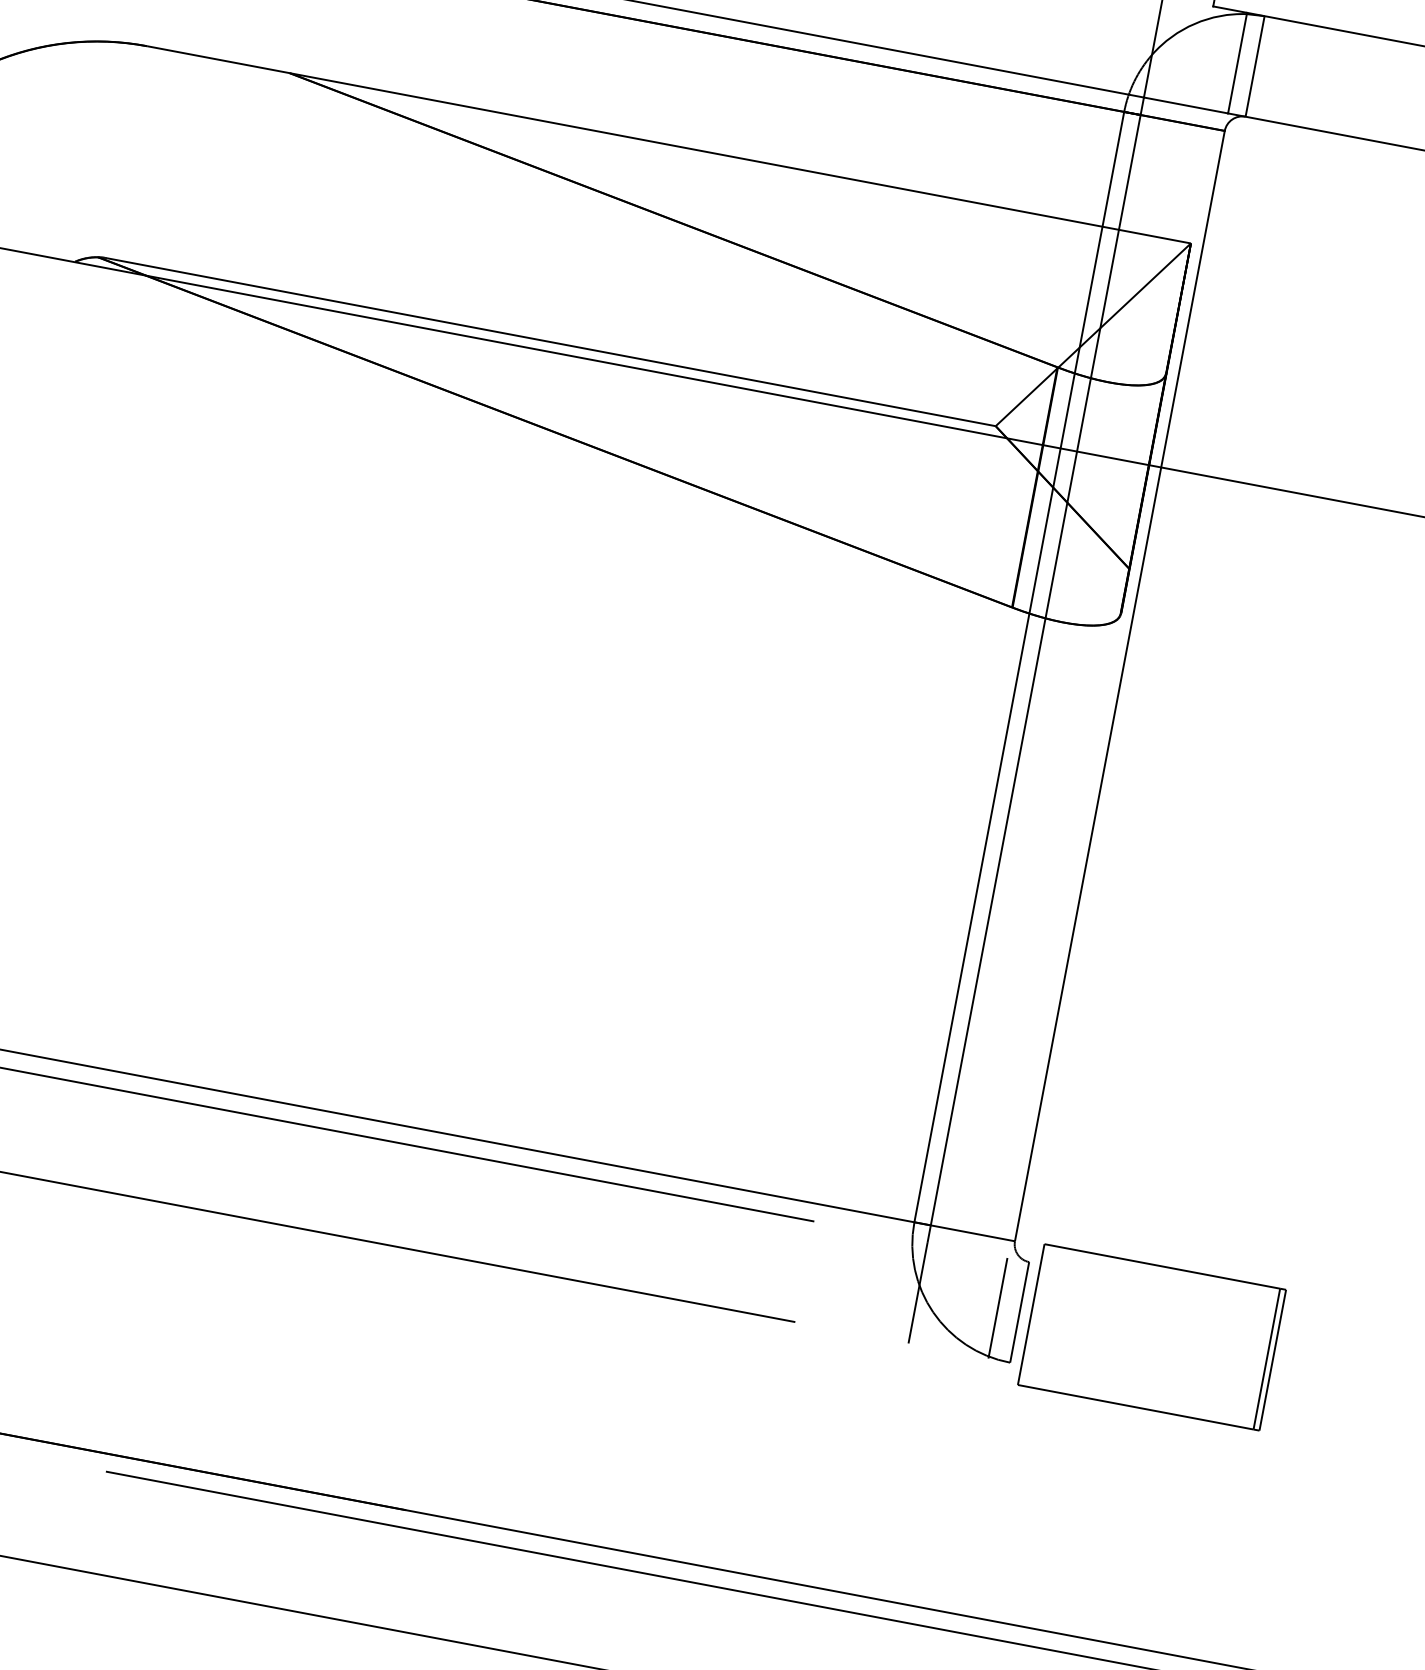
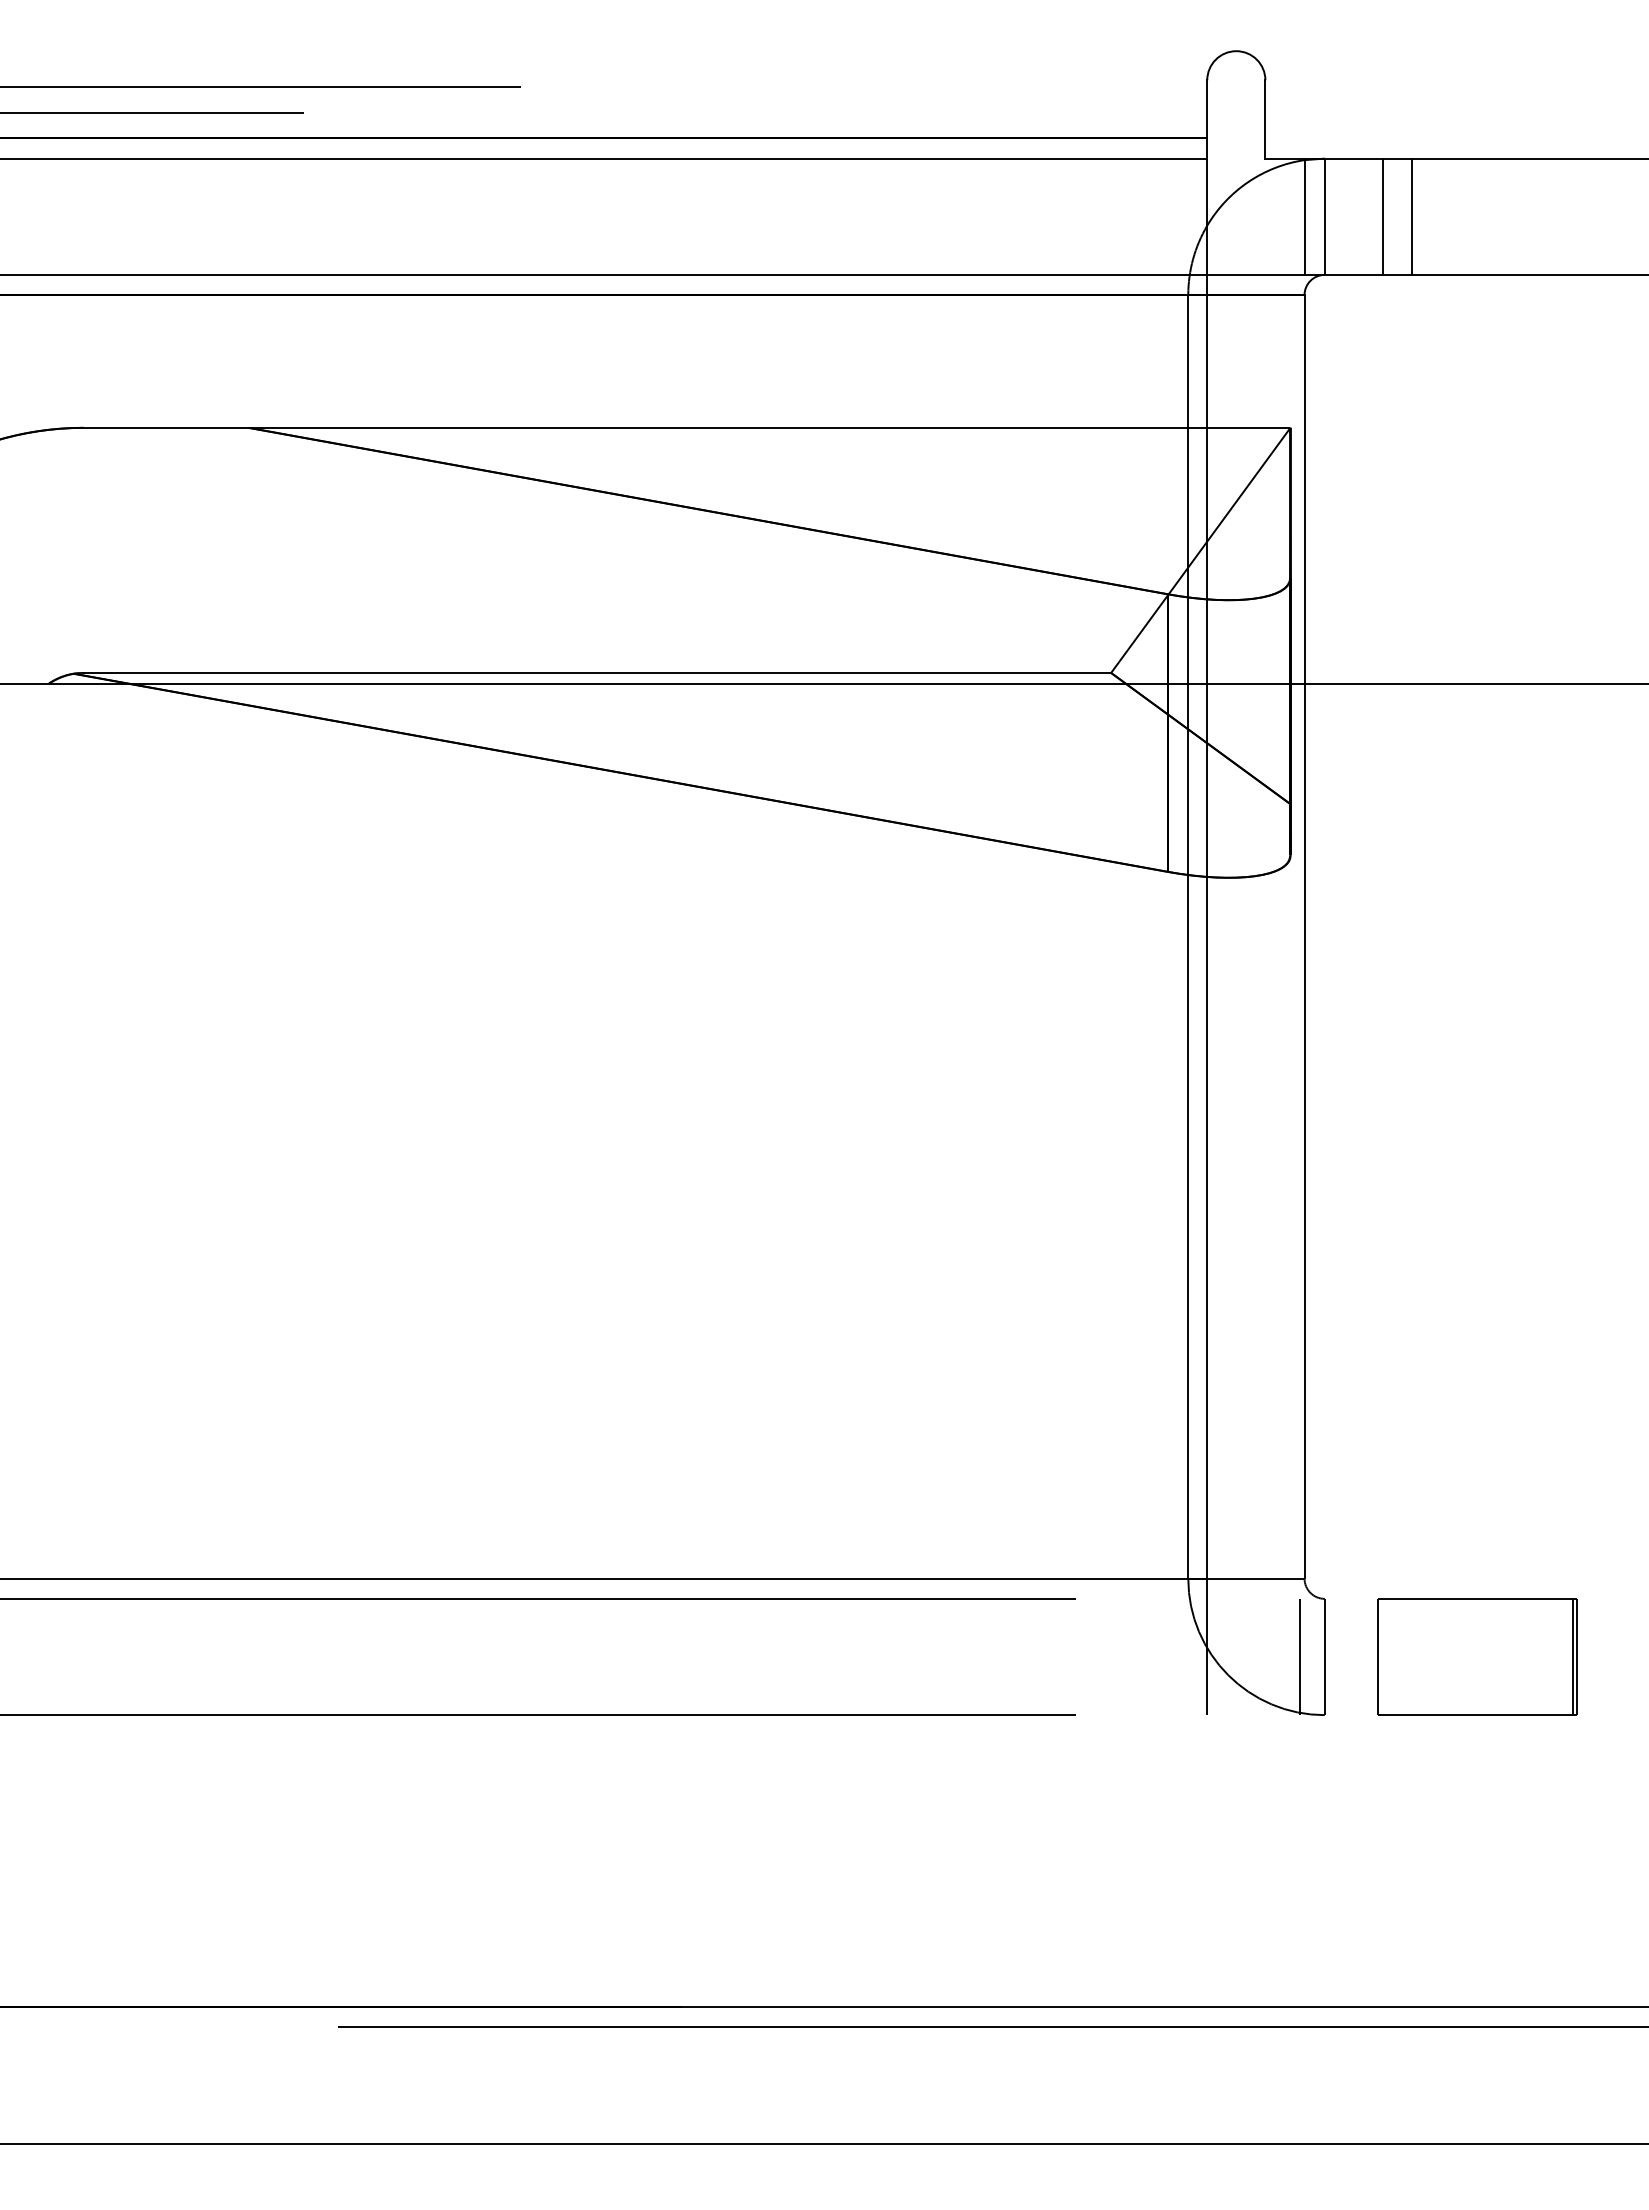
line: (1305, 75) -> (1382, 216), added
line: (1330, 80) -> (1411, 216), added
part: (1151, 1336) -> (1477, 1656), size x0.71

